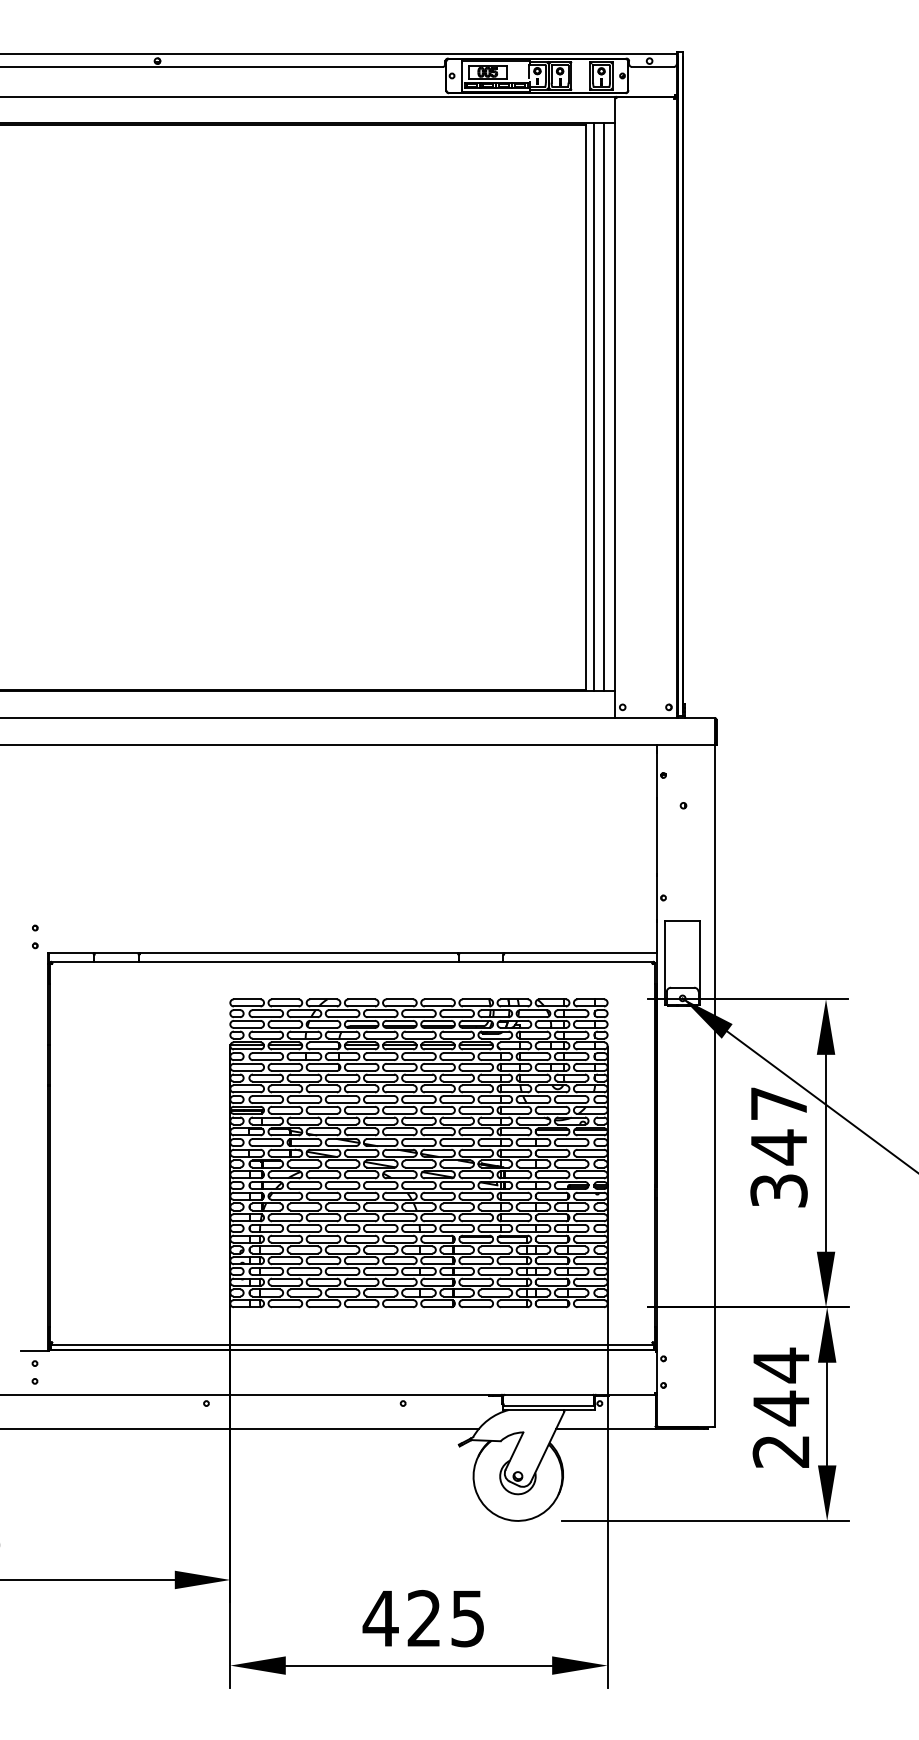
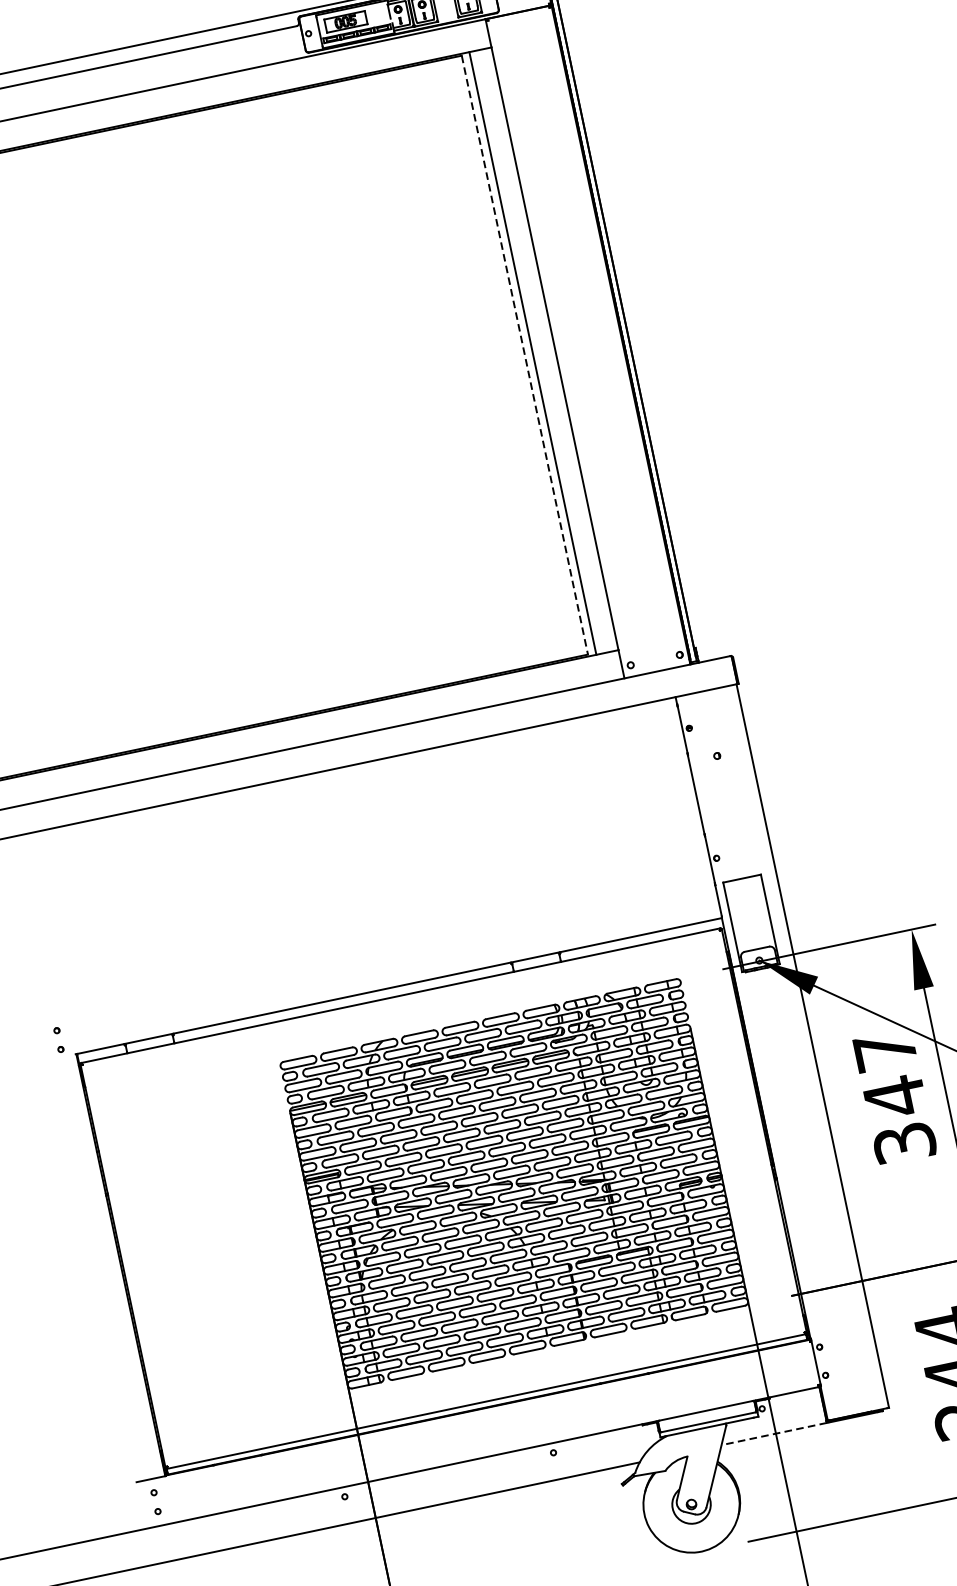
line: (586, 407) -> (525, 355), solid -> dashed
line: (604, 407) -> (544, 351), removed
line: (606, 1428) -> (774, 1433), solid -> dashed

